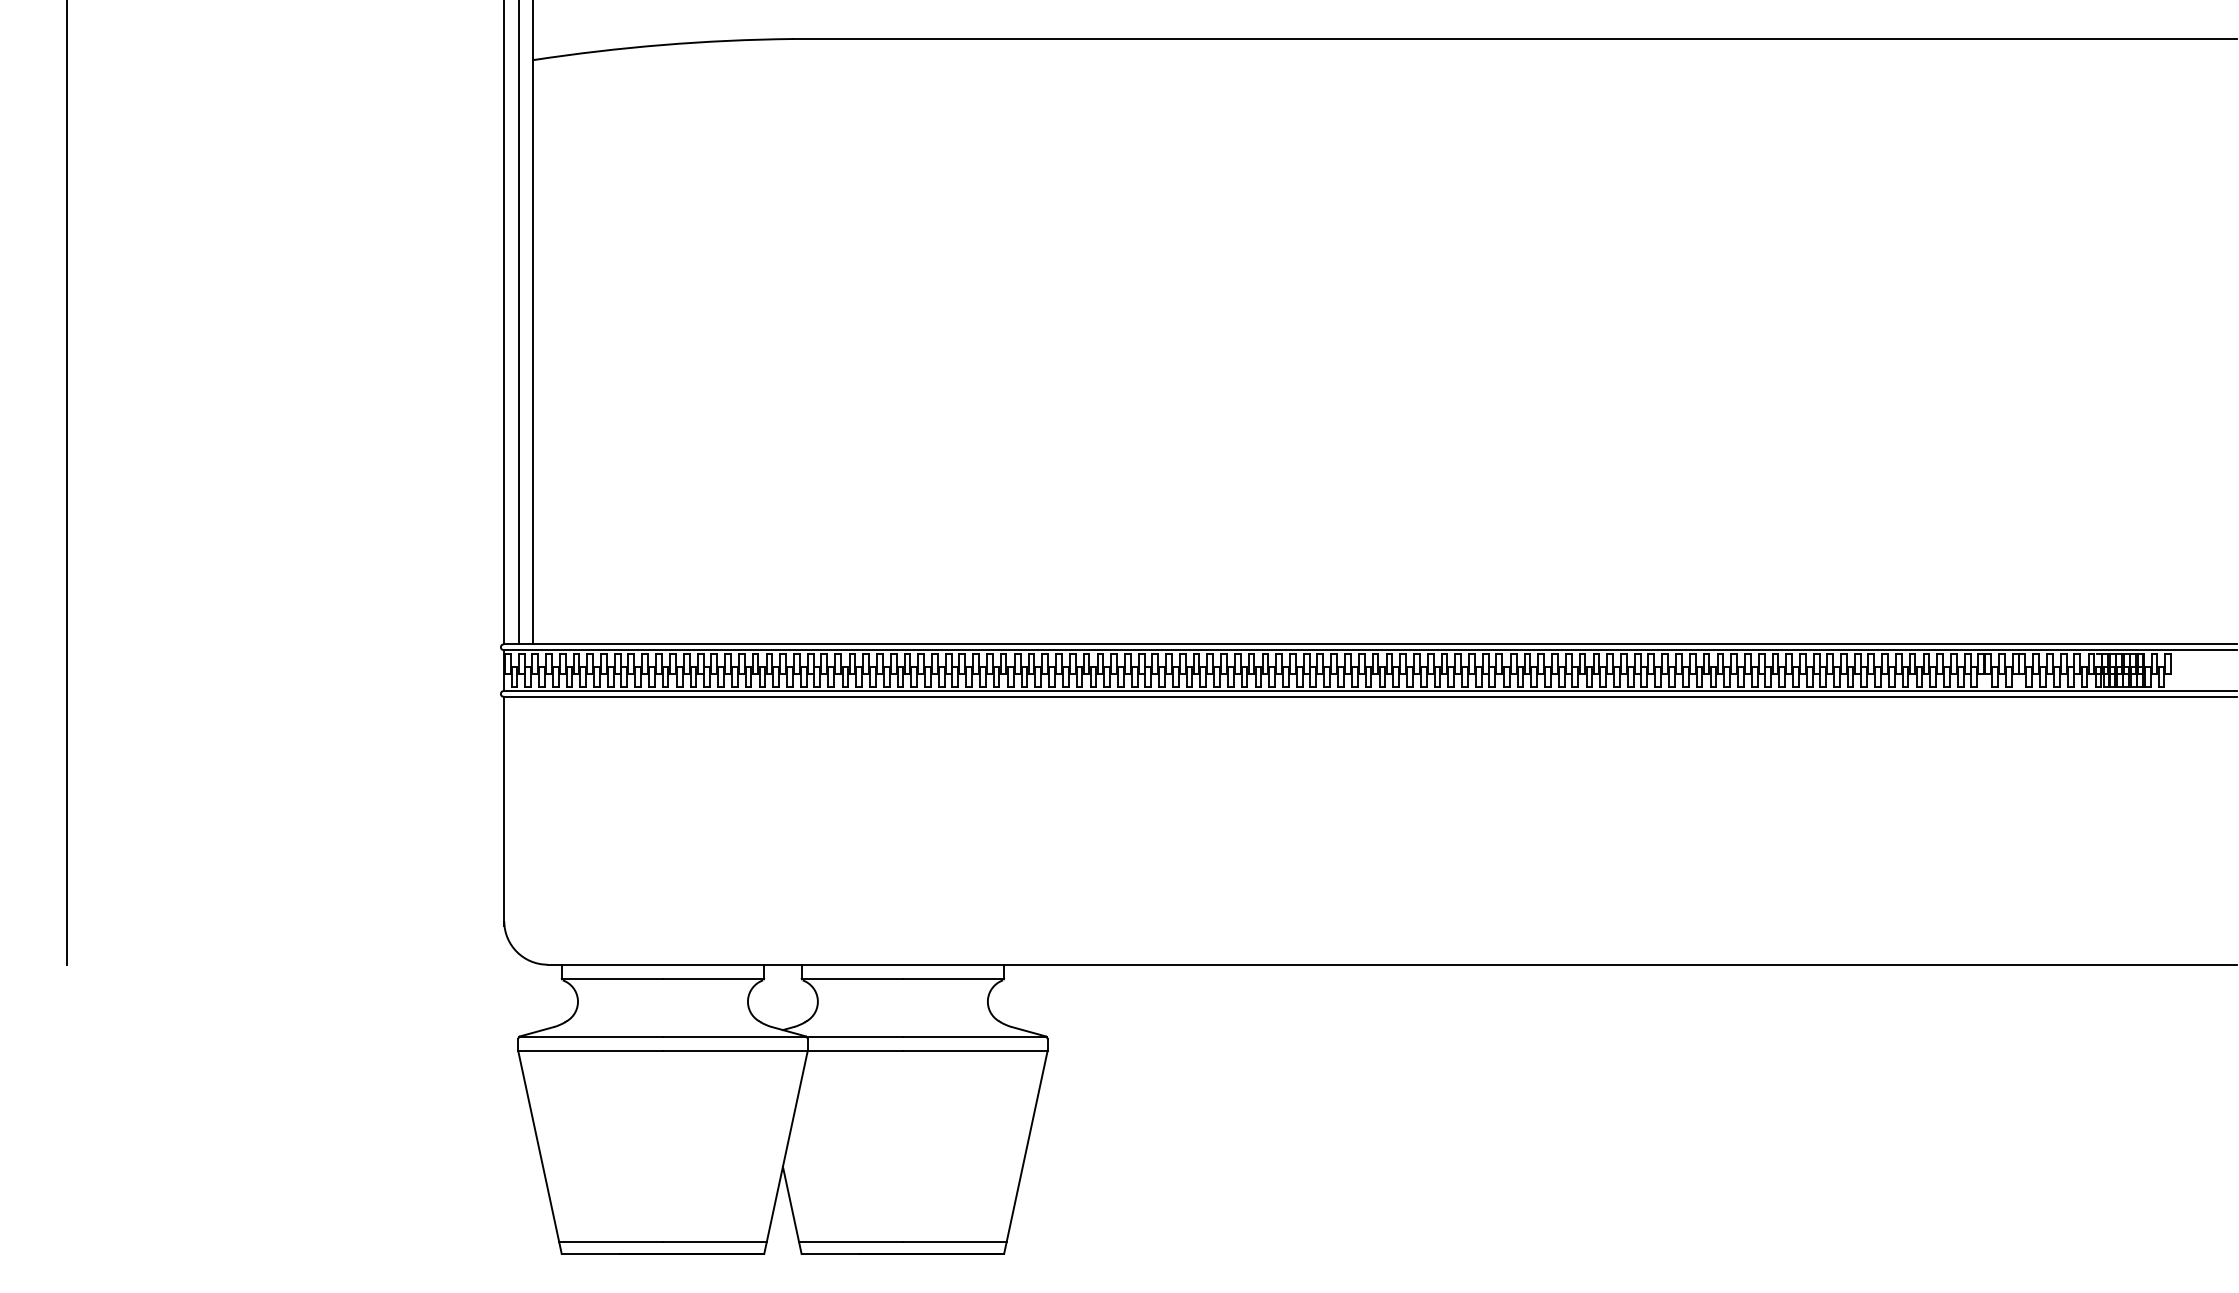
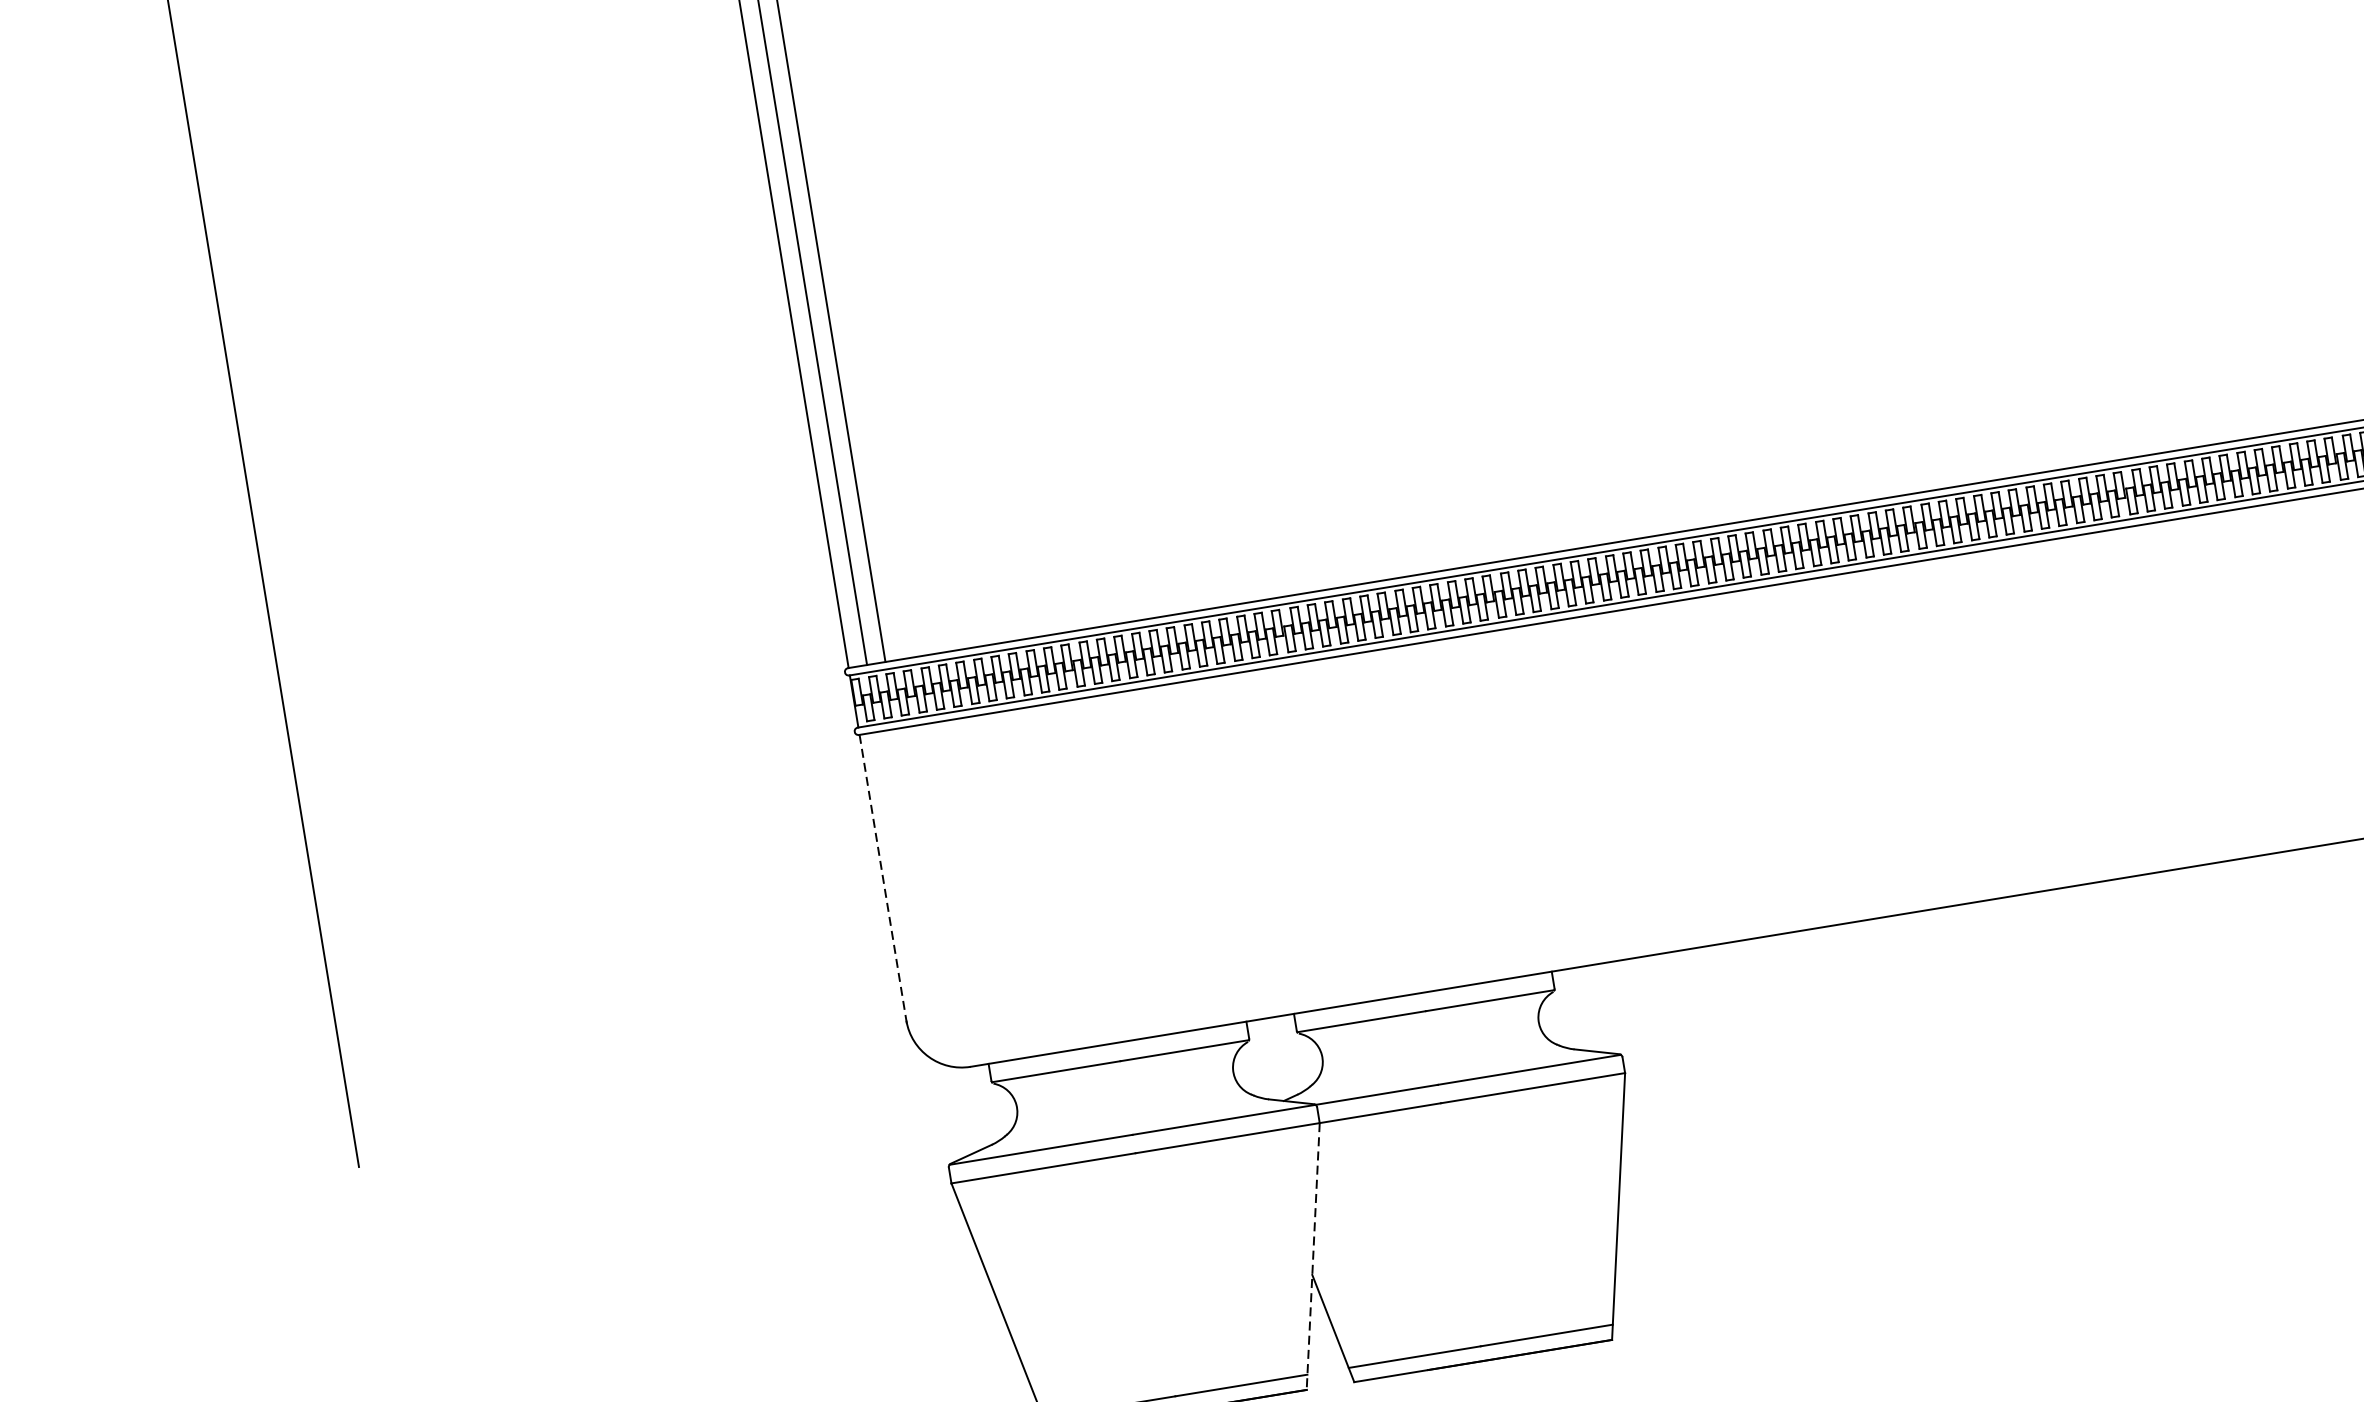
line: (504, 811) -> (883, 880), solid -> dashed
line: (785, 1152) -> (1312, 1256), solid -> dashed

